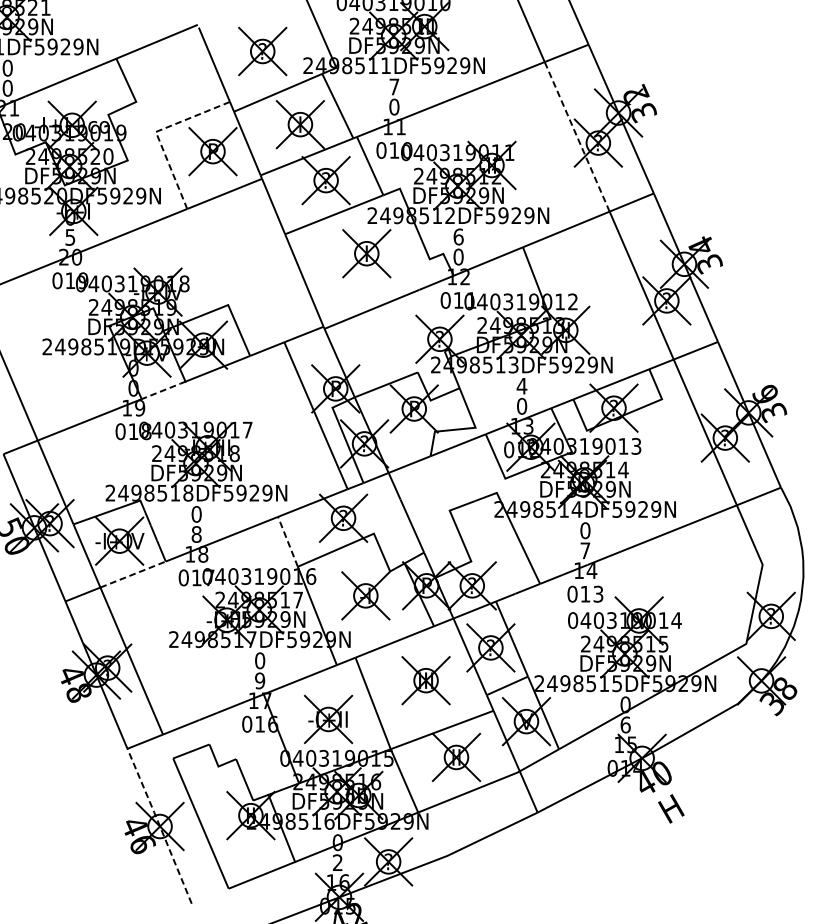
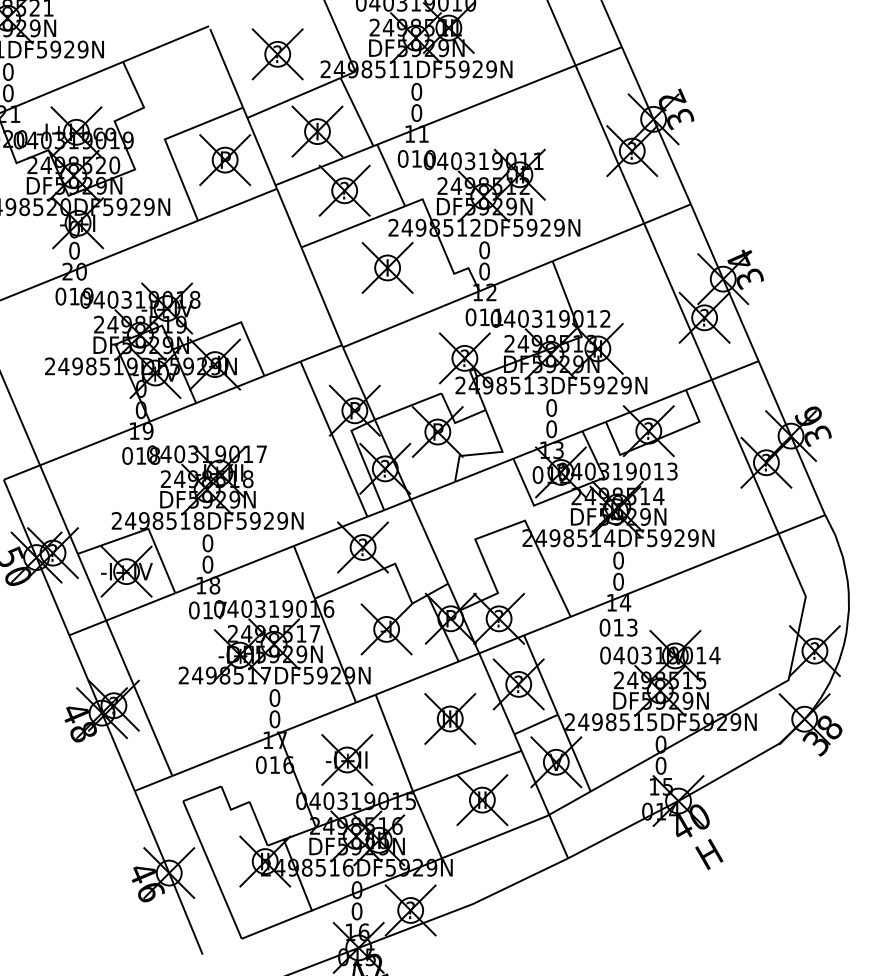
text: (394, 86) -> (416, 91), 7 -> 0
line: (156, 133) -> (165, 140), dashed -> solid
line: (576, 136) -> (609, 144), dashed -> solid
text: (458, 236) -> (484, 249), 6 -> 0
text: (70, 237) -> (74, 250), 5 -> 0
text: (521, 385) -> (551, 407), 4 -> 0
line: (164, 390) -> (173, 412), dashed -> solid
text: (196, 534) -> (207, 564), 8 -> 0
line: (288, 541) -> (304, 571), dashed -> solid
text: (585, 550) -> (618, 581), 7 -> 0
line: (133, 574) -> (141, 606), dashed -> solid
text: (259, 681) -> (274, 719), 9 -> 0
text: (625, 724) -> (660, 765), 6 -> 0
line: (159, 825) -> (168, 871), dashed -> solid
text: (337, 862) -> (356, 911), 2 -> 0

